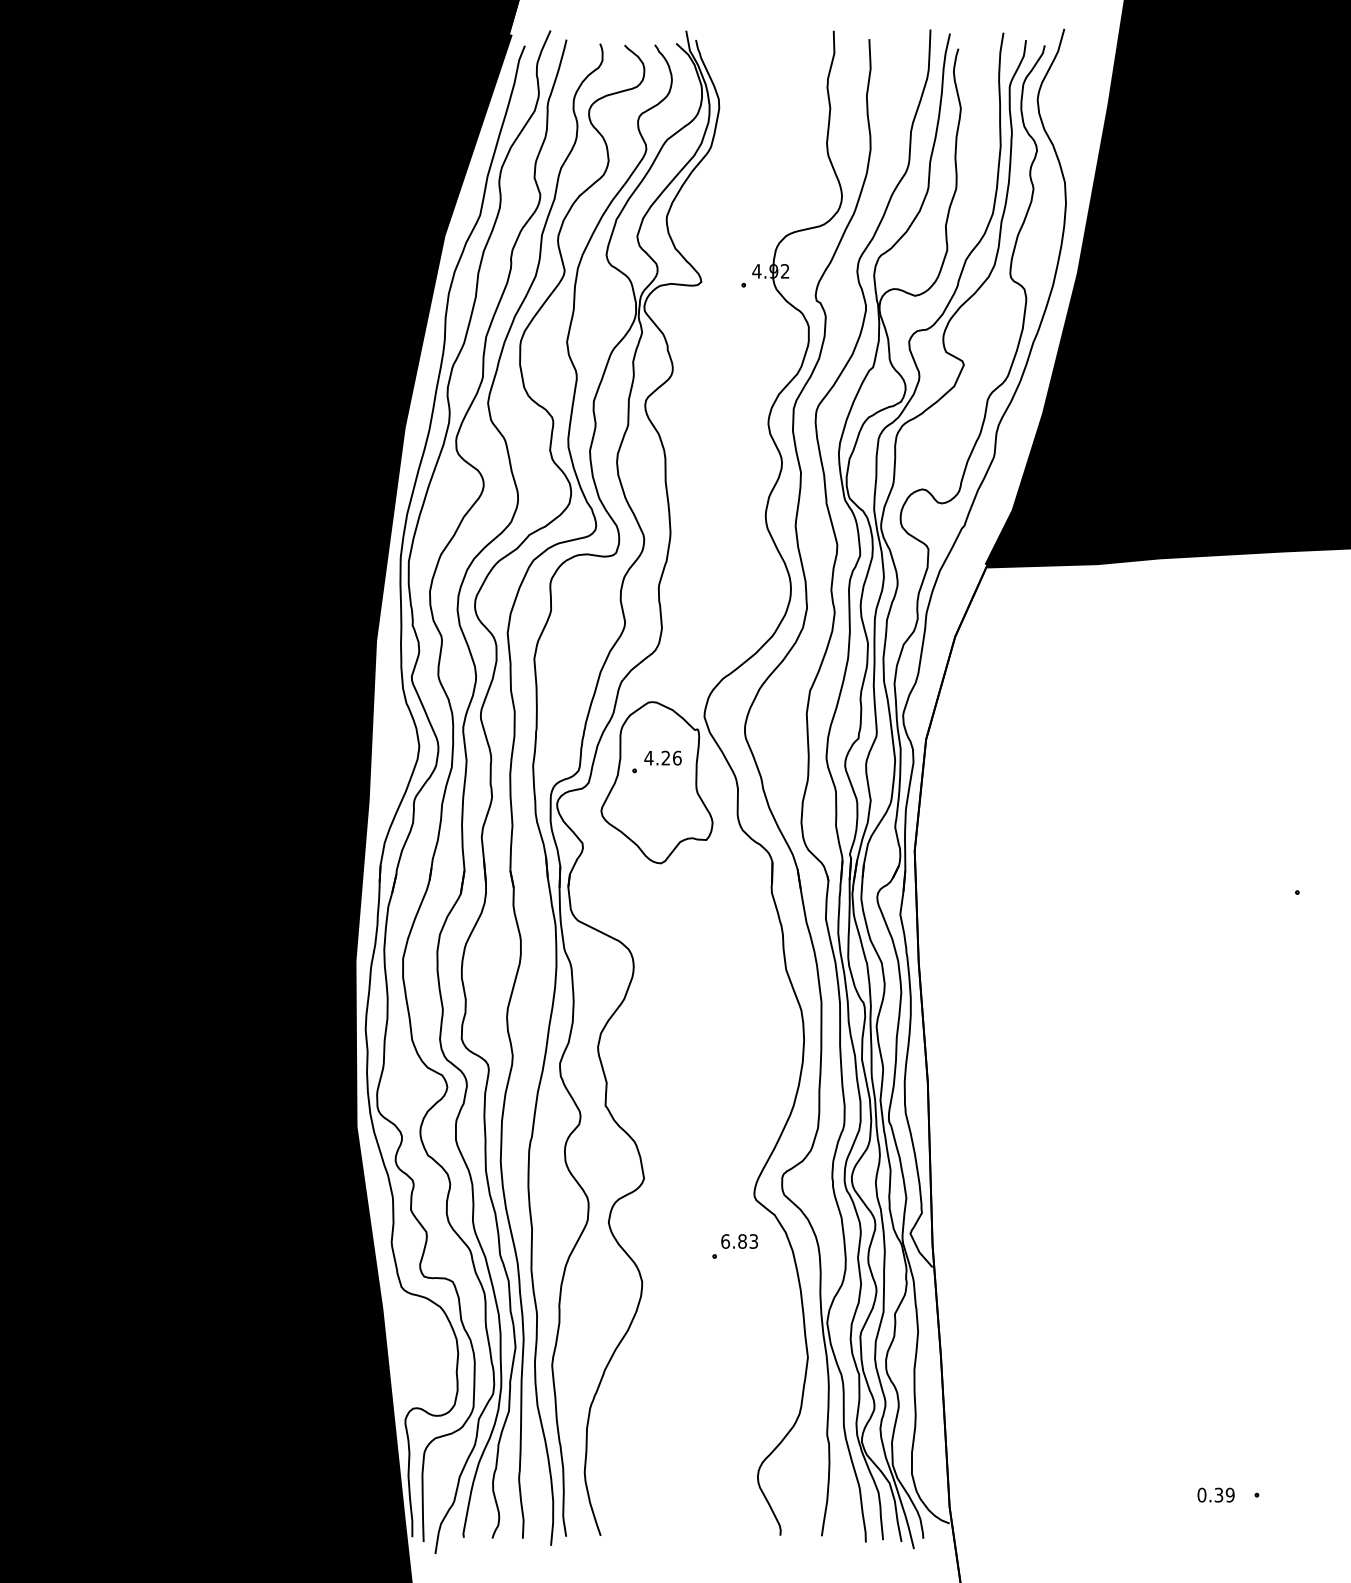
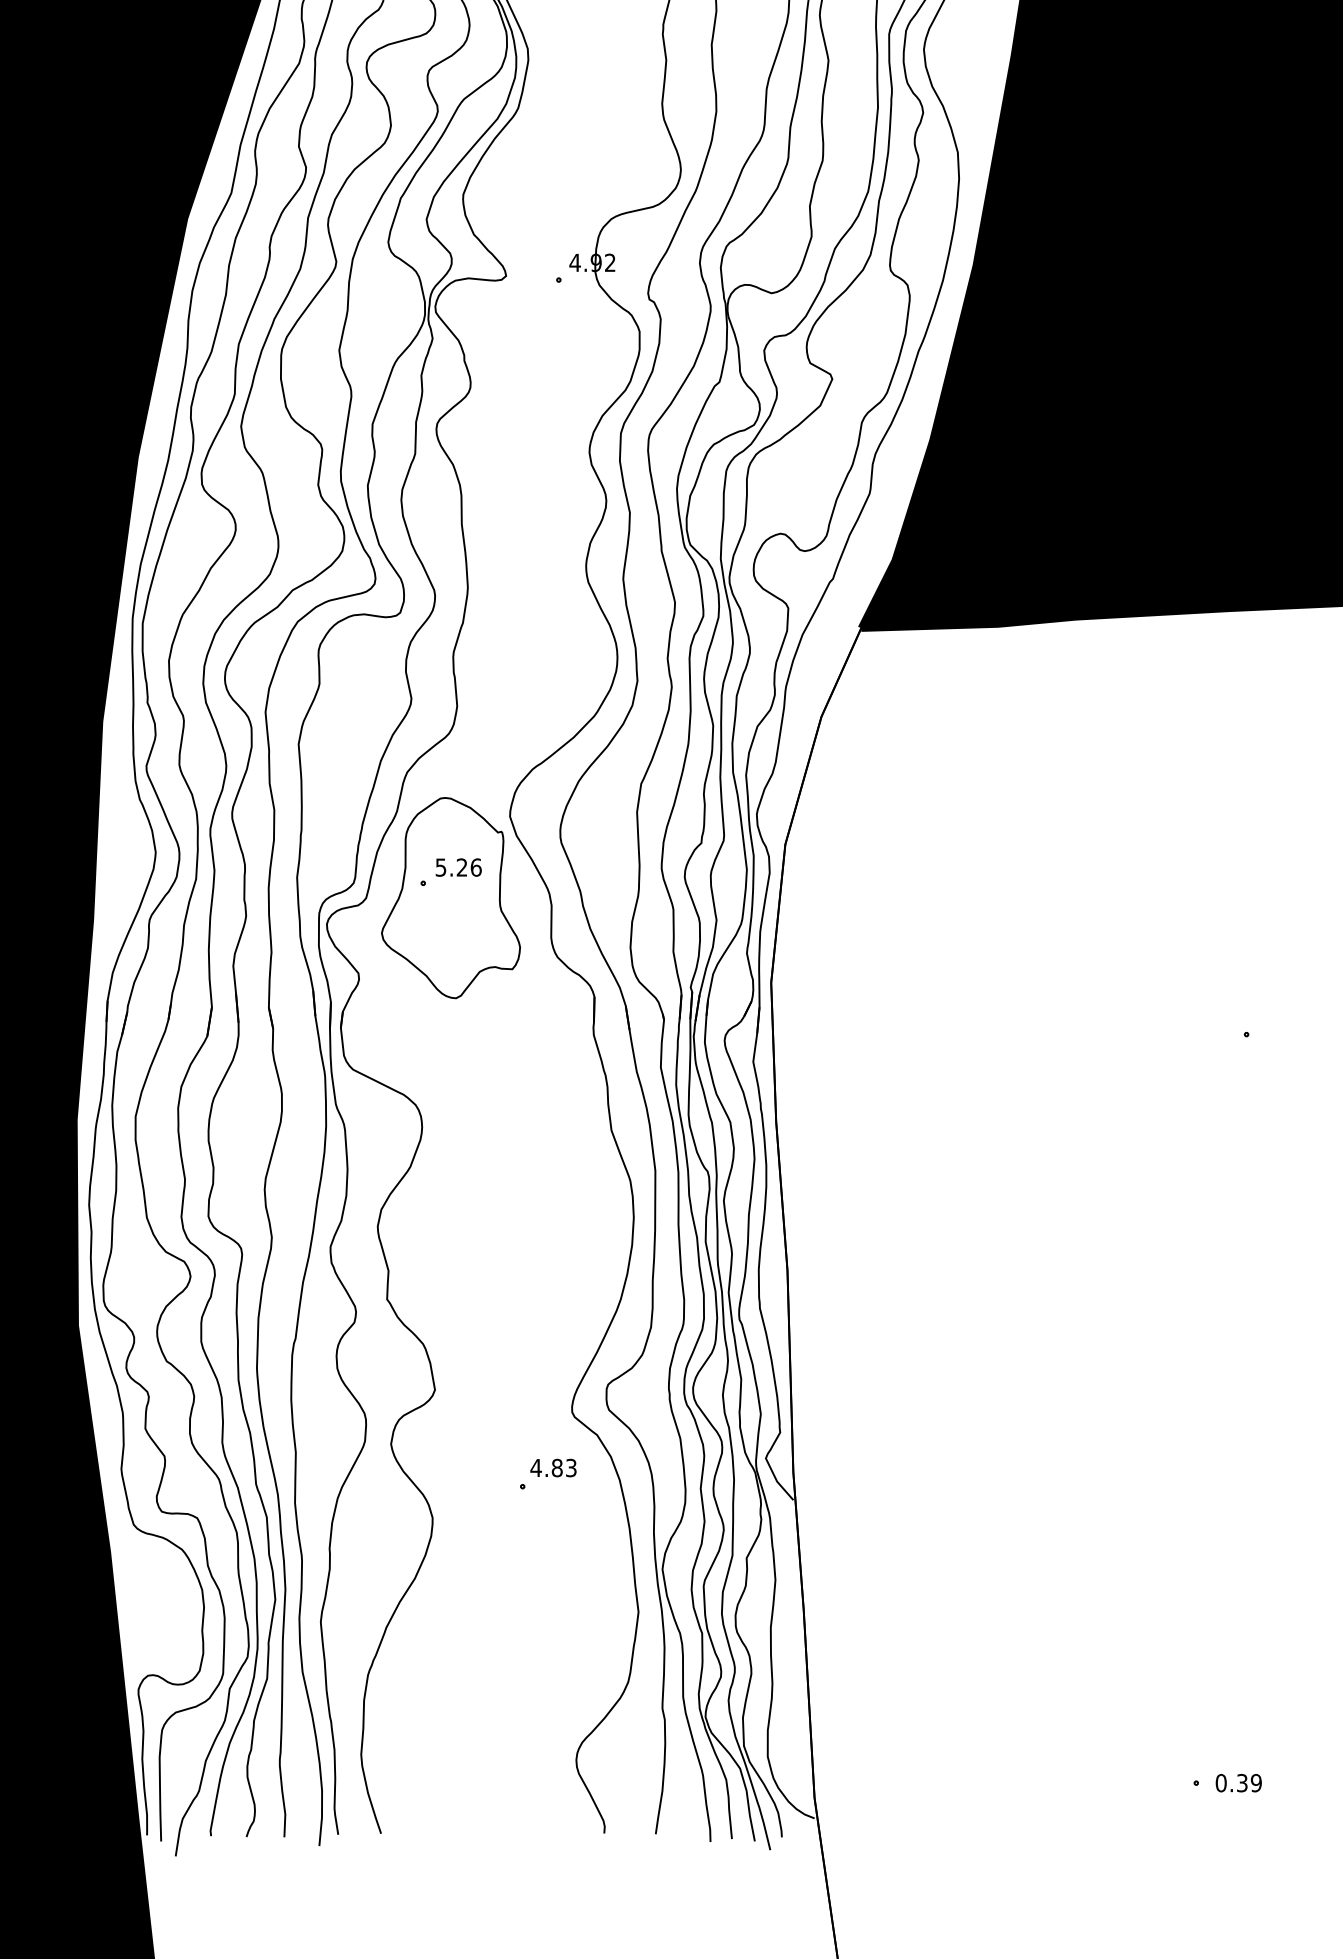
text: (648, 758) -> (440, 868), 4.26 -> 5.26
text: (725, 1241) -> (536, 1468), 6.83 -> 4.83
text: (1215, 1494) -> (1238, 1782), moved

